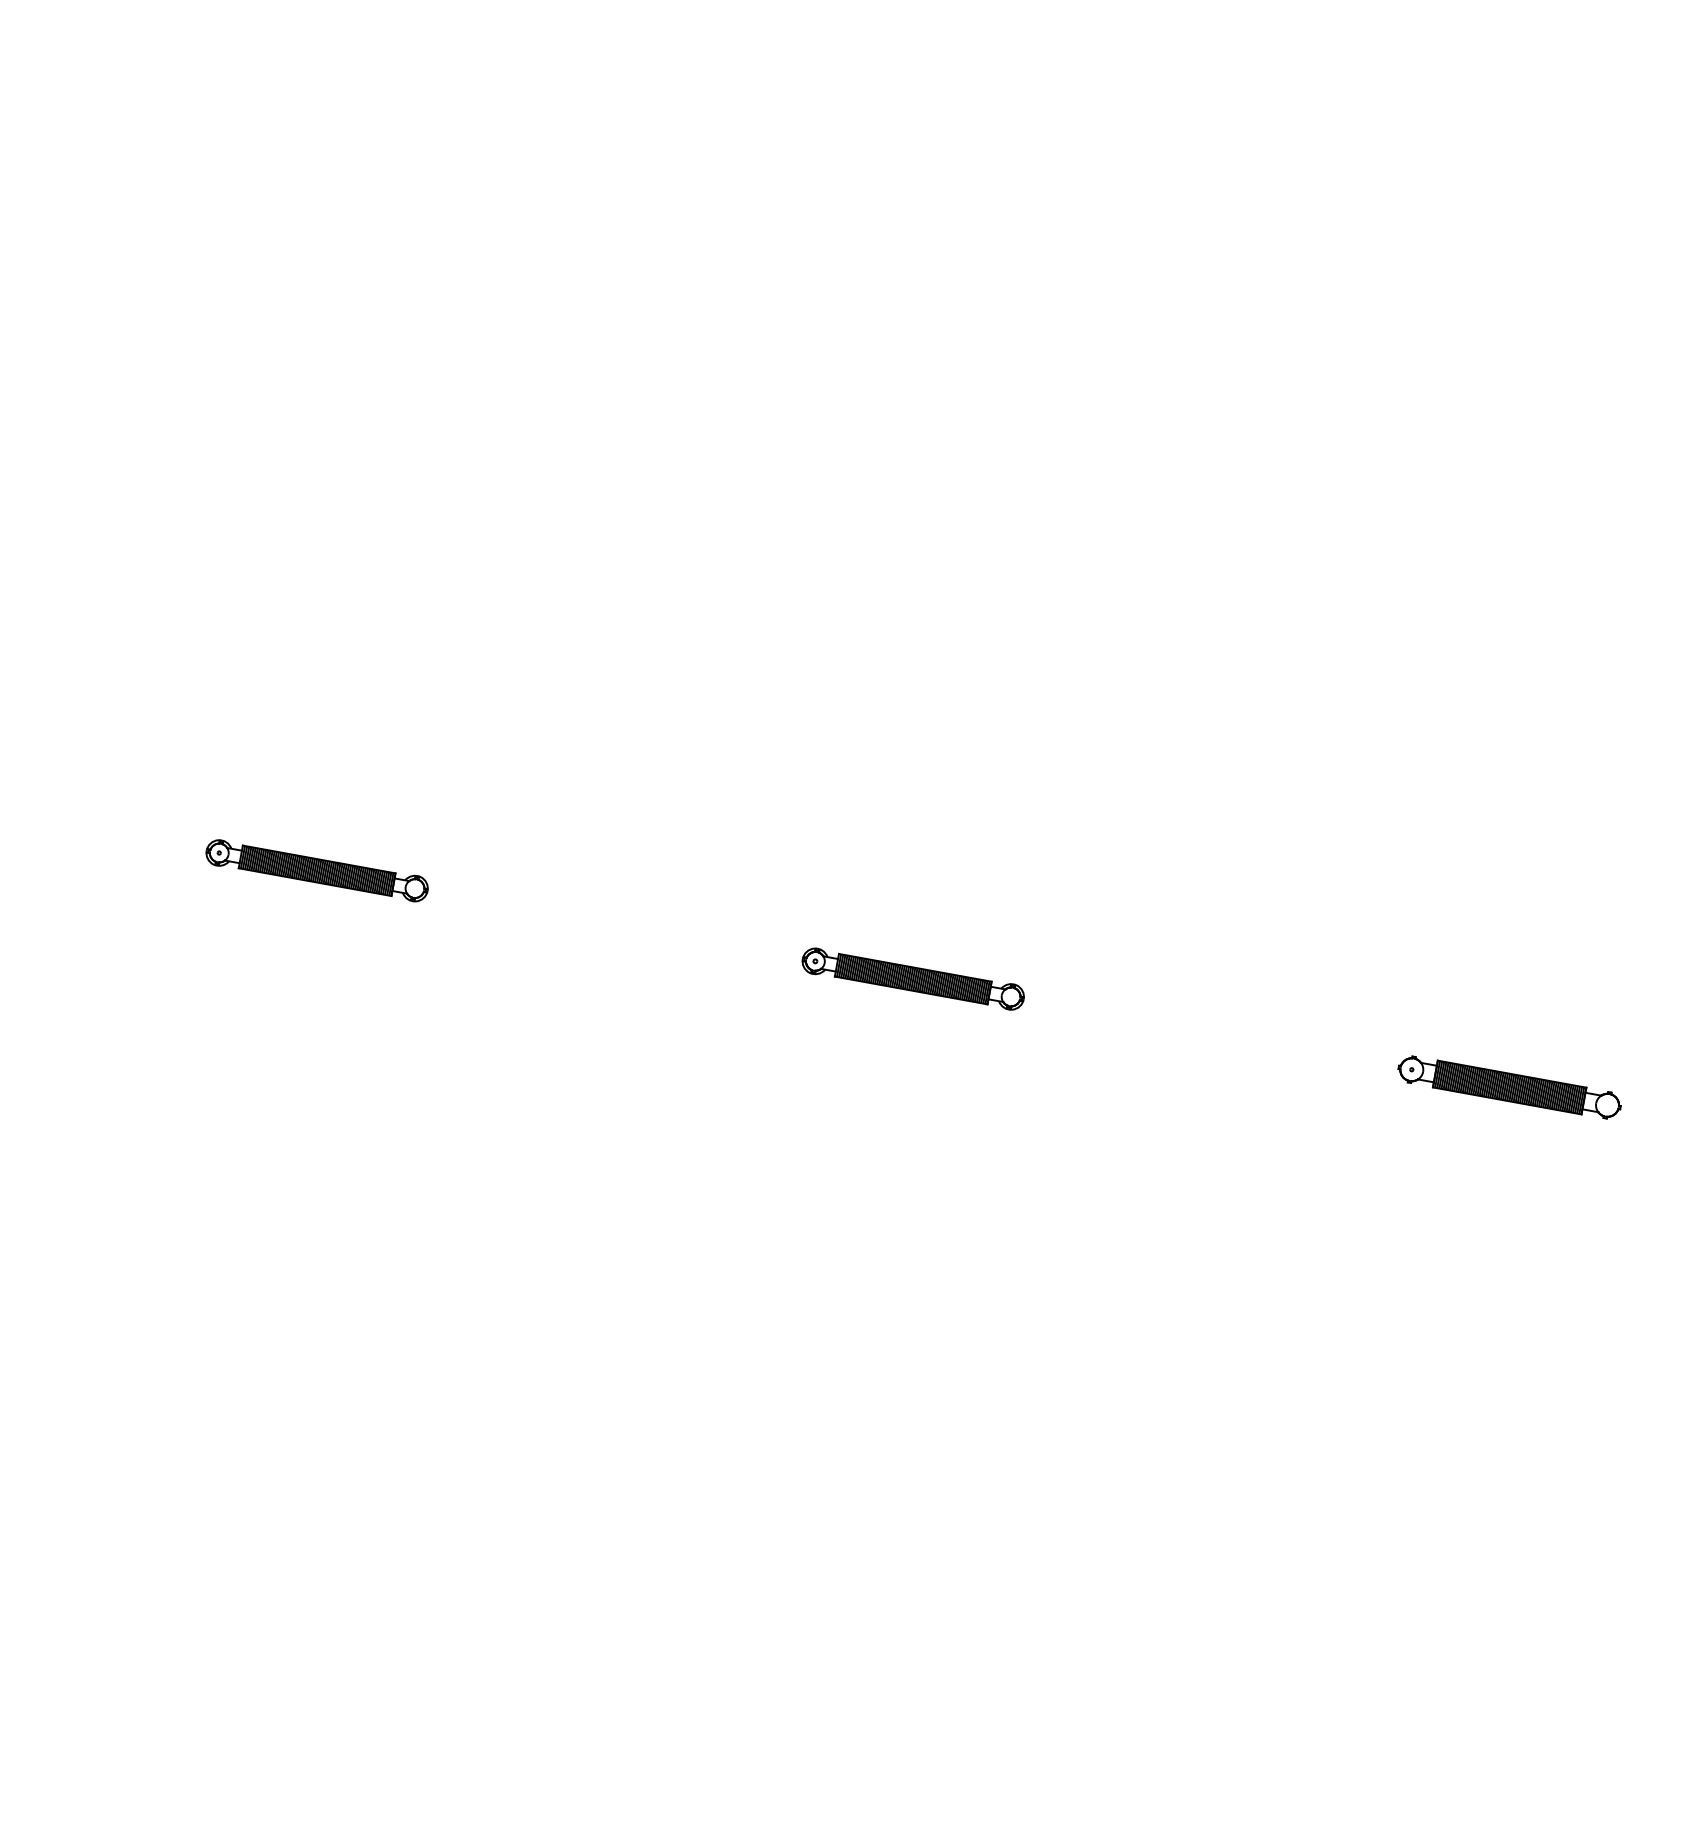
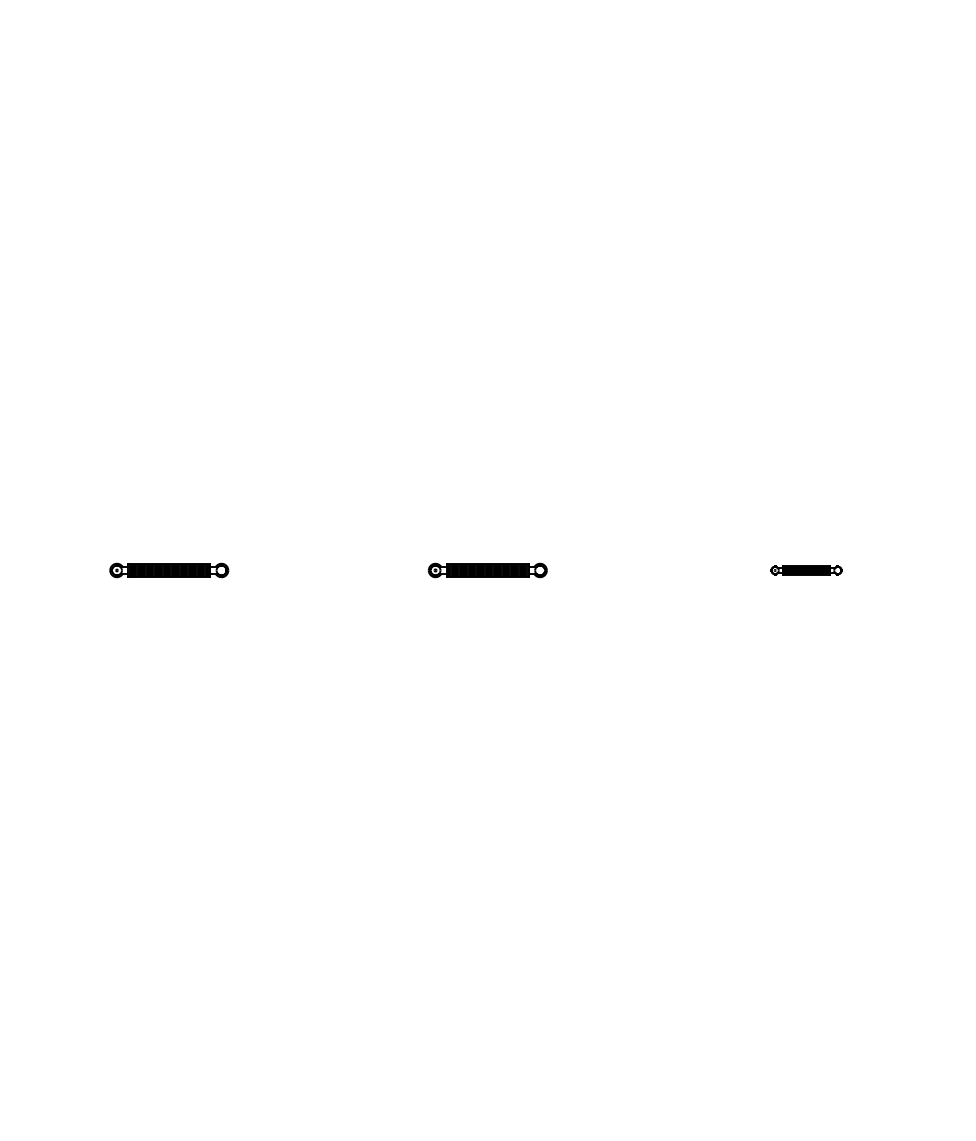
part: (1509, 1087) -> (806, 570), size x0.6

